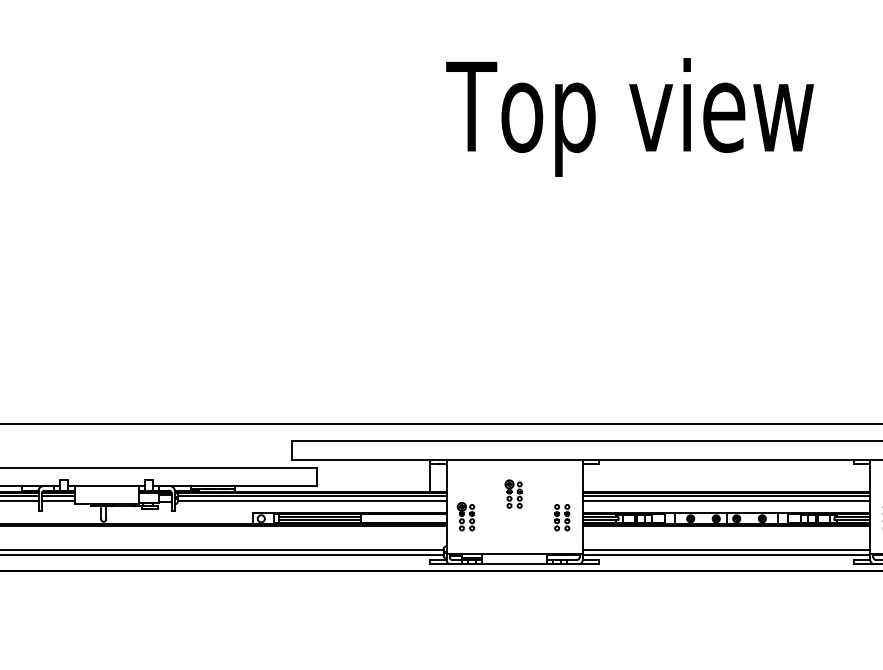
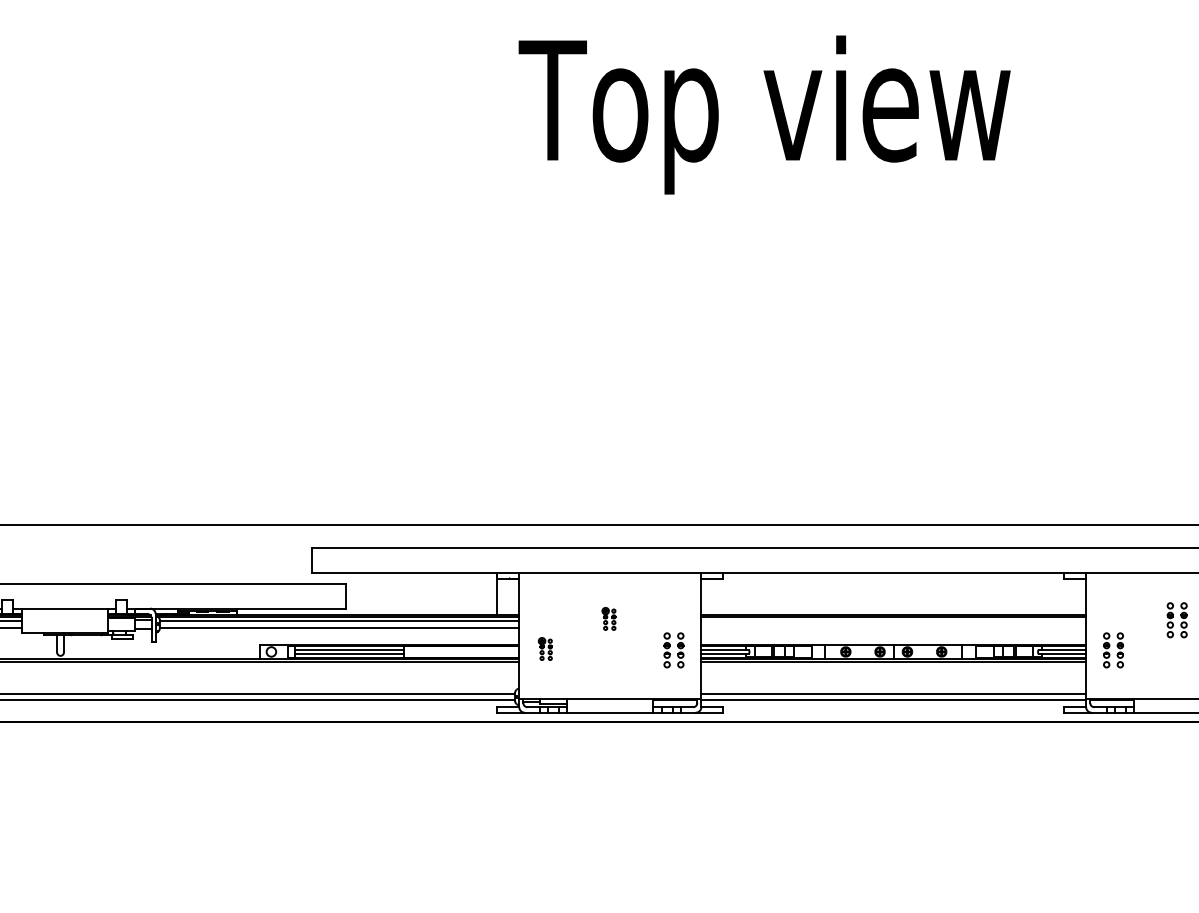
part: (513, 493) -> (608, 618), size x0.6
line: (726, 495) -> (893, 620), removed
line: (726, 500) -> (893, 627), removed
part: (466, 516) -> (545, 648), size x0.6

